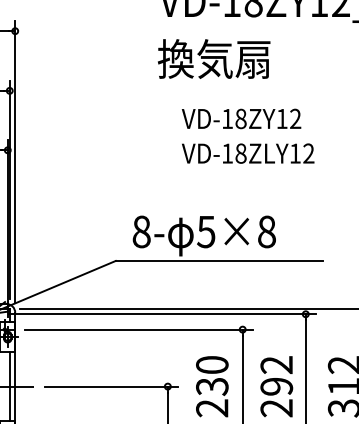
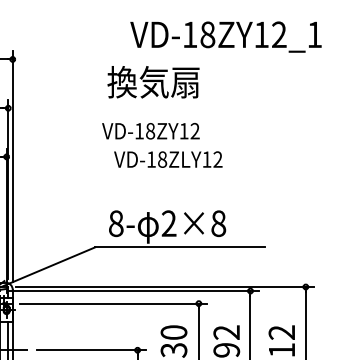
text: (214, 59) -> (153, 82), moved
text: (241, 119) -> (150, 131), moved
text: (248, 153) -> (168, 159), moved
text: (205, 231) -> (168, 223), 5×8 -> 2×8

